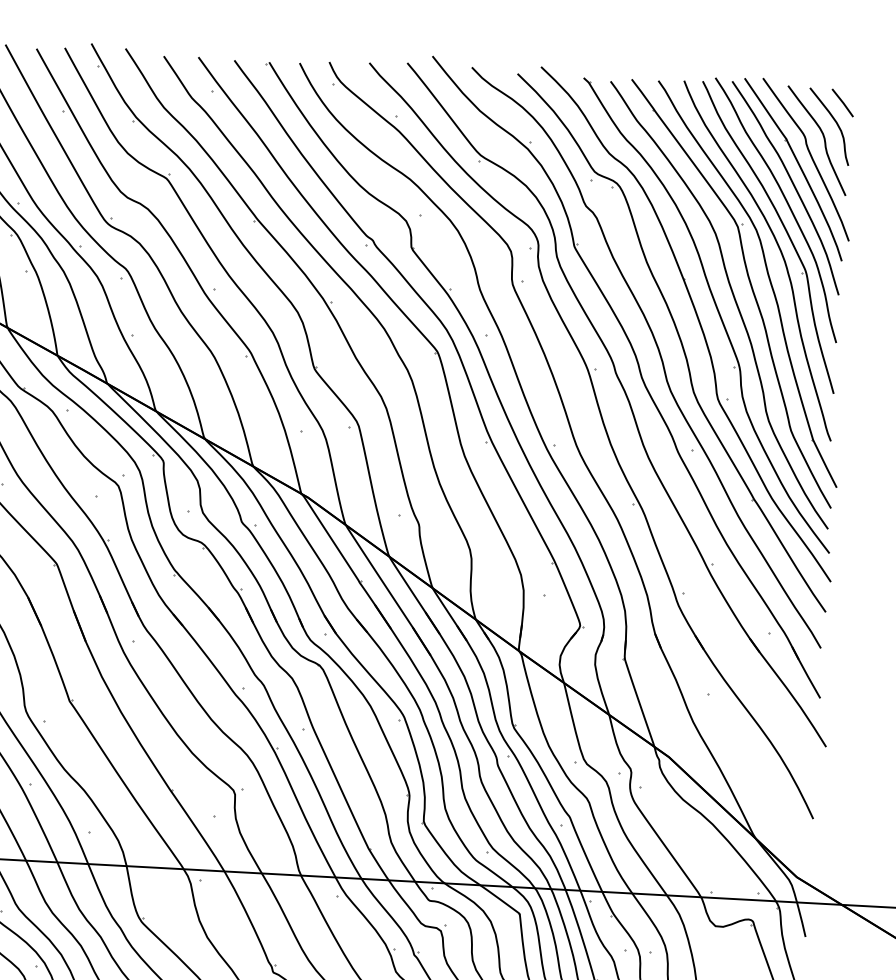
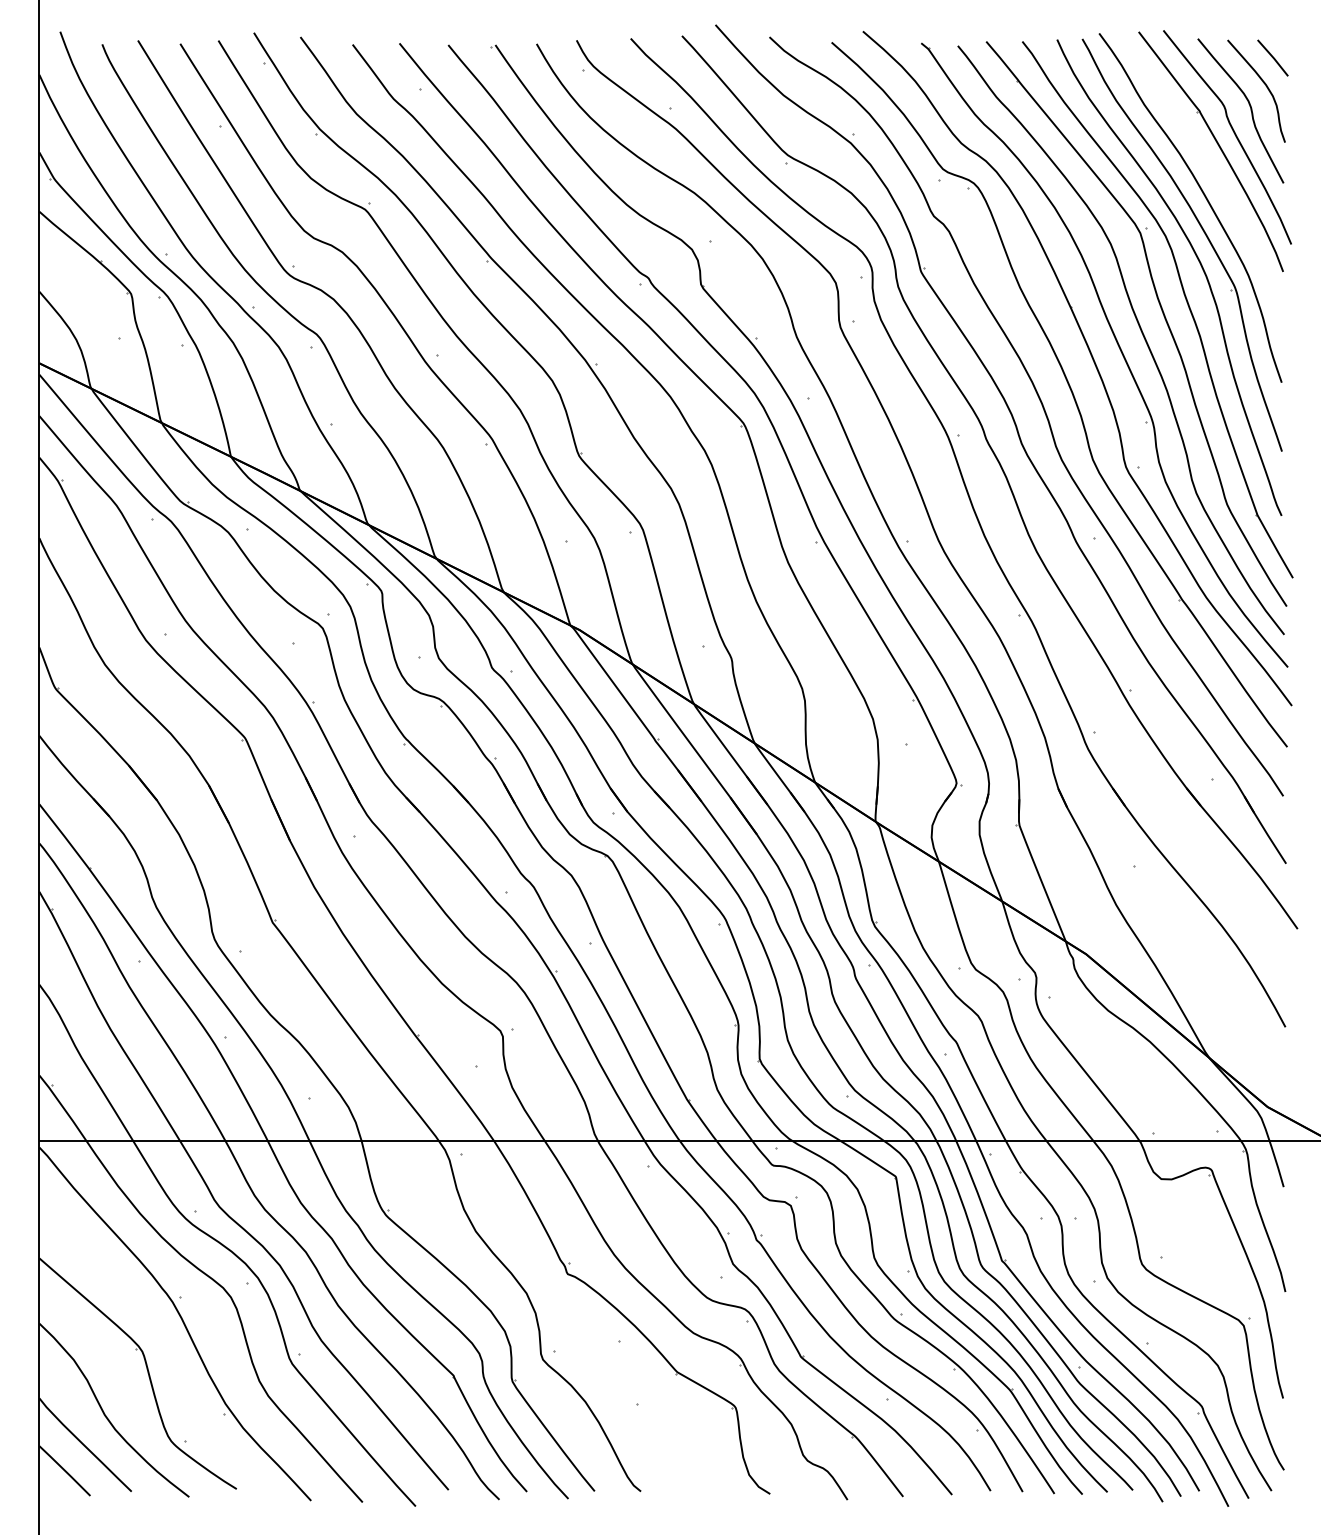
curve: (792, 185) -> (1211, 172), removed

